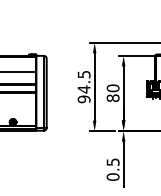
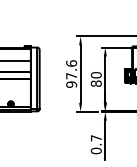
text: (84, 81) -> (71, 69), 94.5 -> 97.6
text: (113, 162) -> (96, 138), 0.5 -> 0.7

